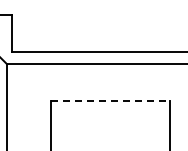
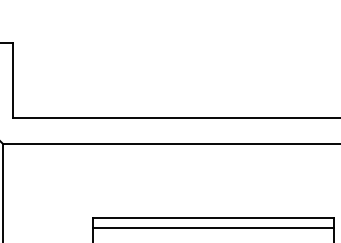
line: (110, 100) -> (213, 217), dashed -> solid
line: (110, 105) -> (213, 227), added

